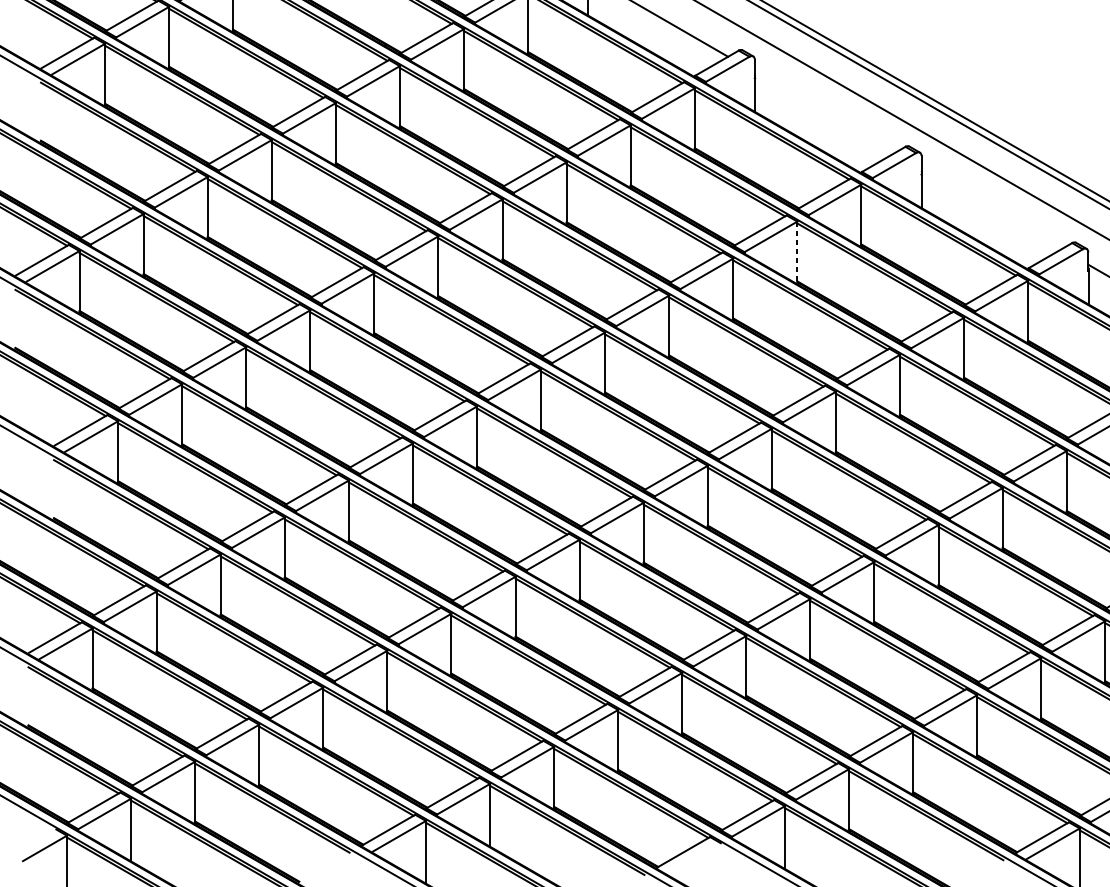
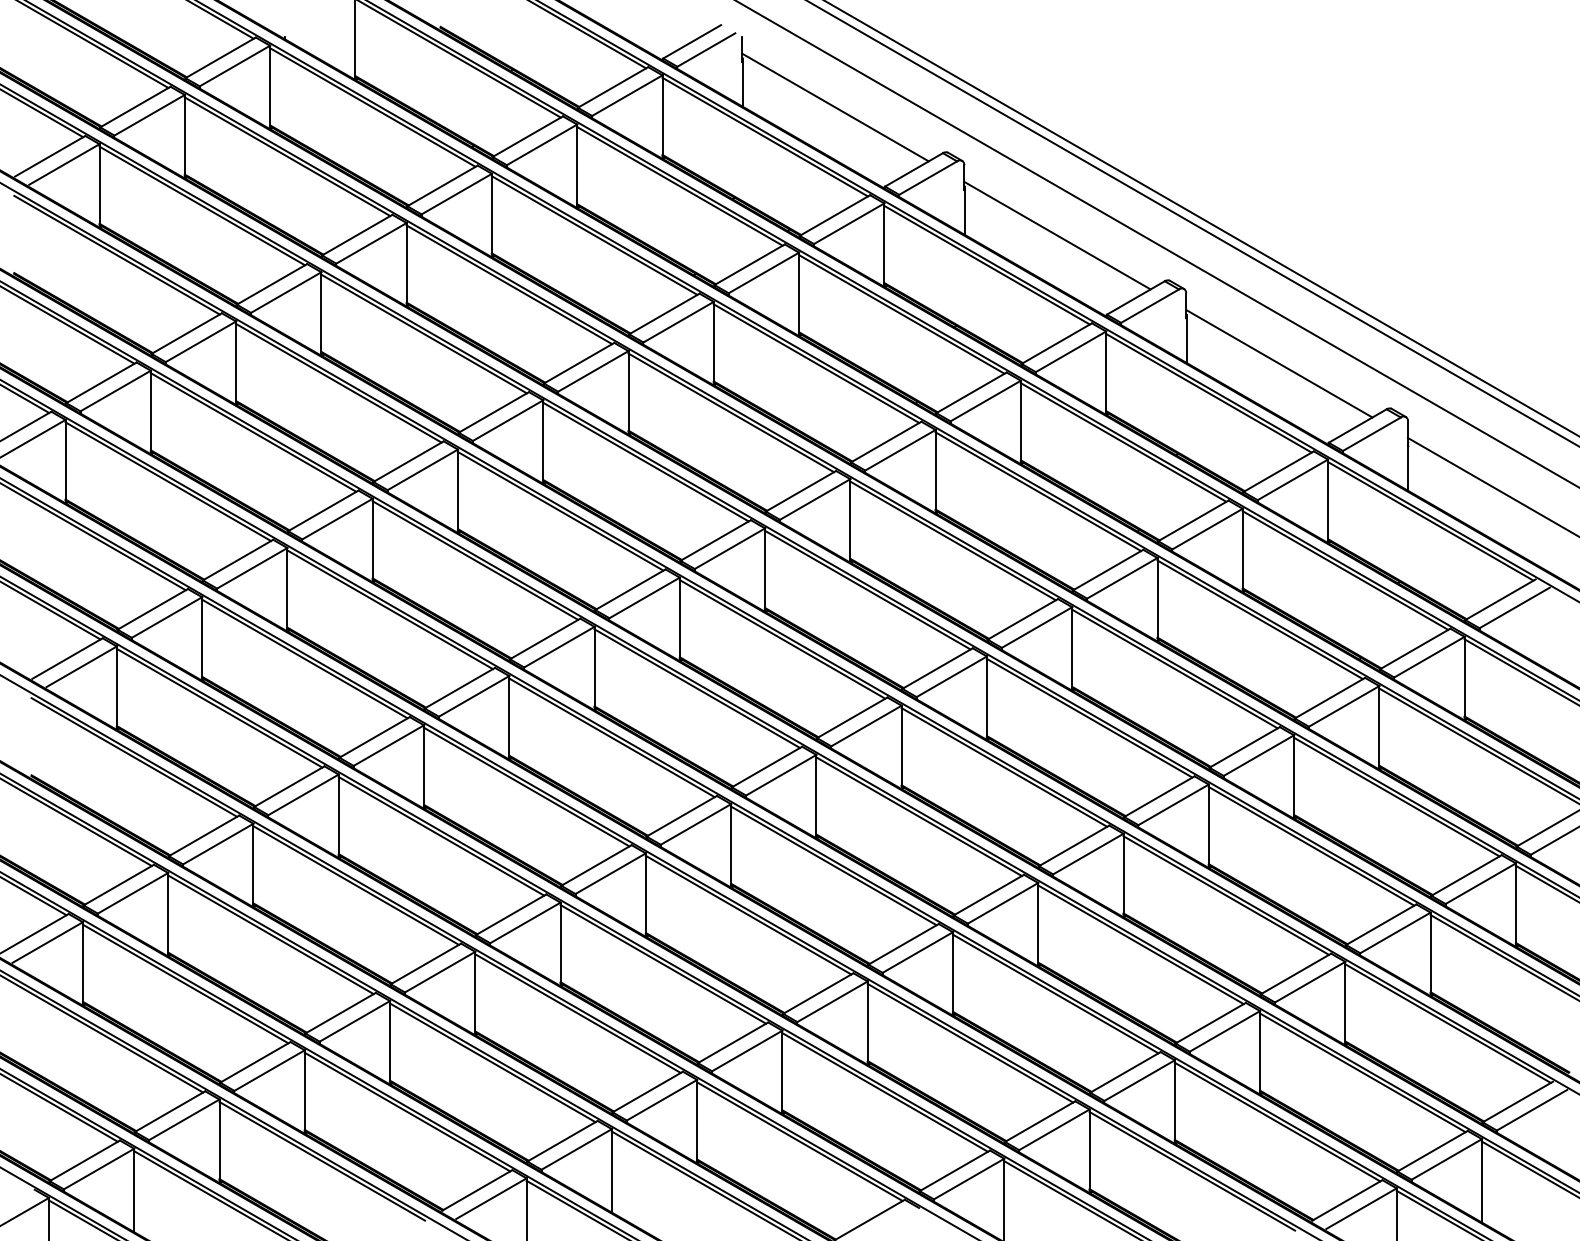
line: (824, 112) -> (1057, 235), added
line: (991, 208) -> (1279, 363), added
line: (797, 252) -> (1020, 422), dashed -> solid

